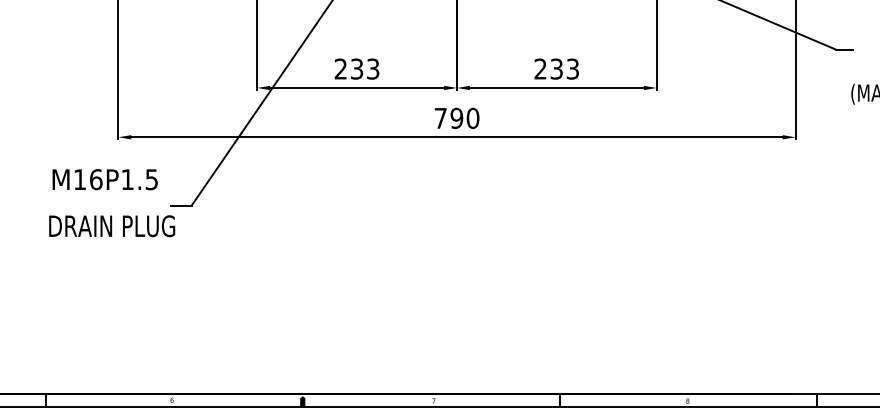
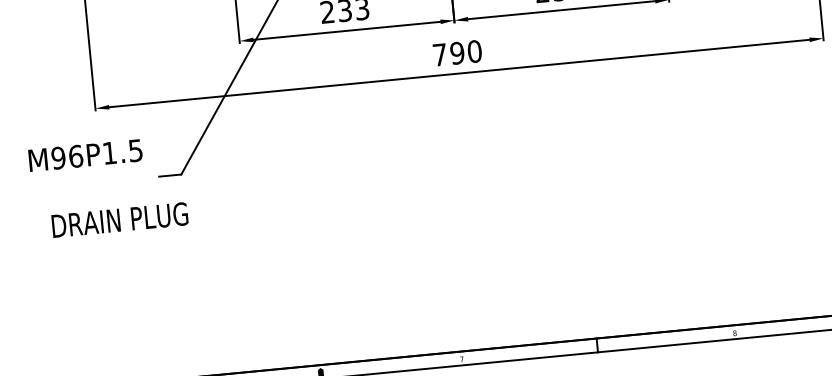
text: (79, 179) -> (57, 157), M16P1.5 -> M96P1.5
text: (112, 226) -> (120, 220), moved

